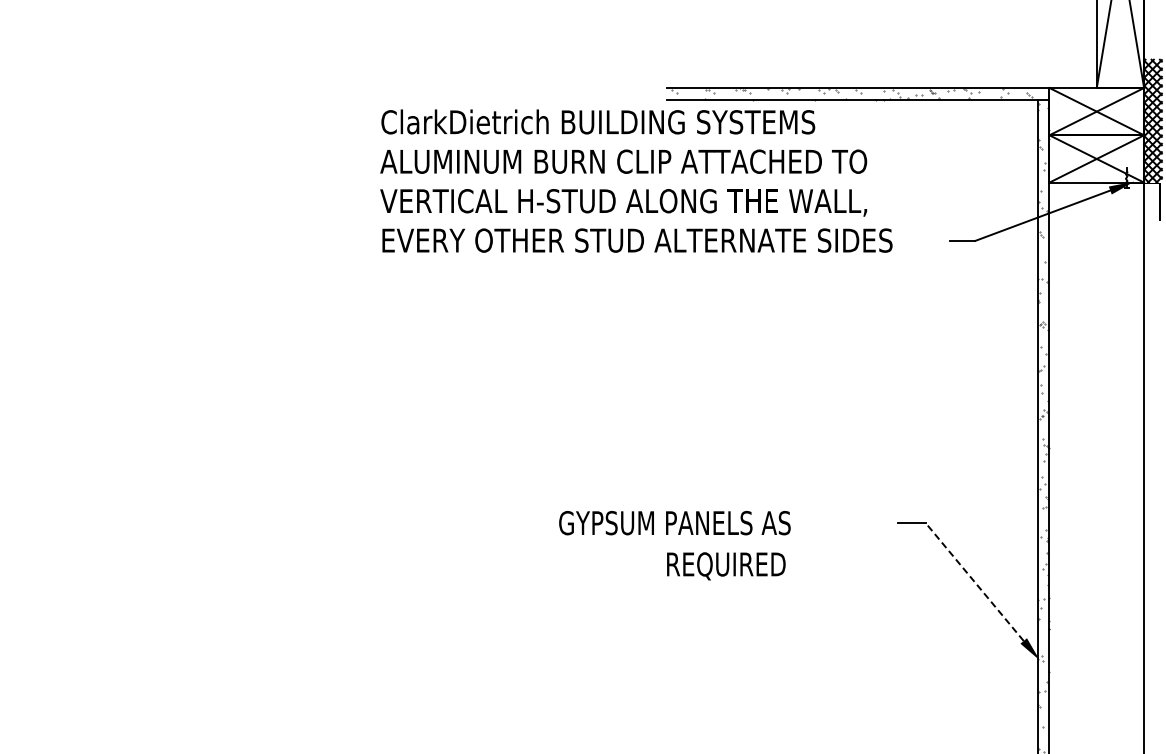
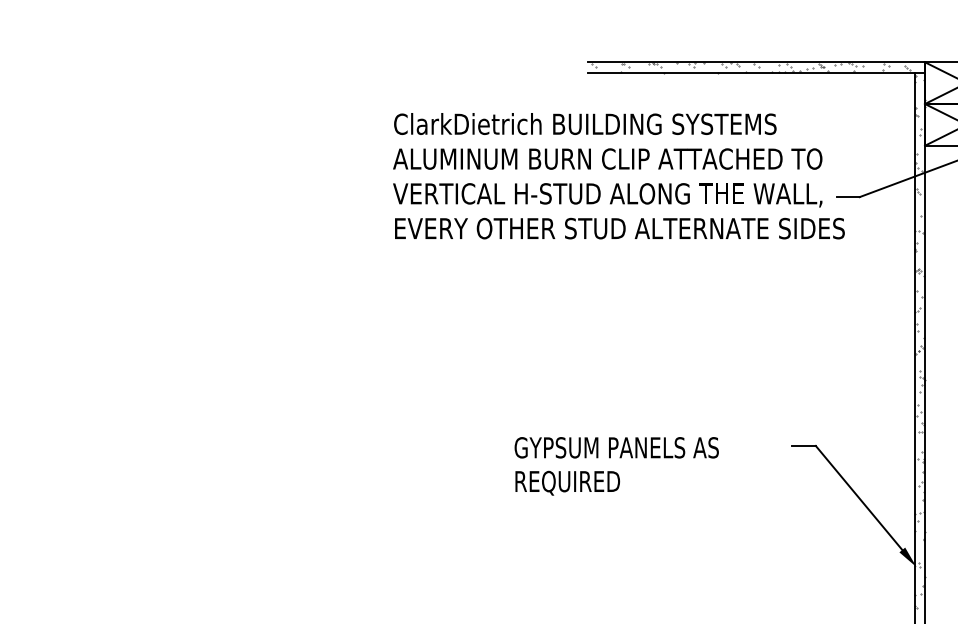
text: (636, 180) -> (619, 175), moved
text: (674, 523) -> (616, 448), moved
text: (726, 566) -> (567, 483), moved
line: (974, 582) -> (858, 498), dashed -> solid

